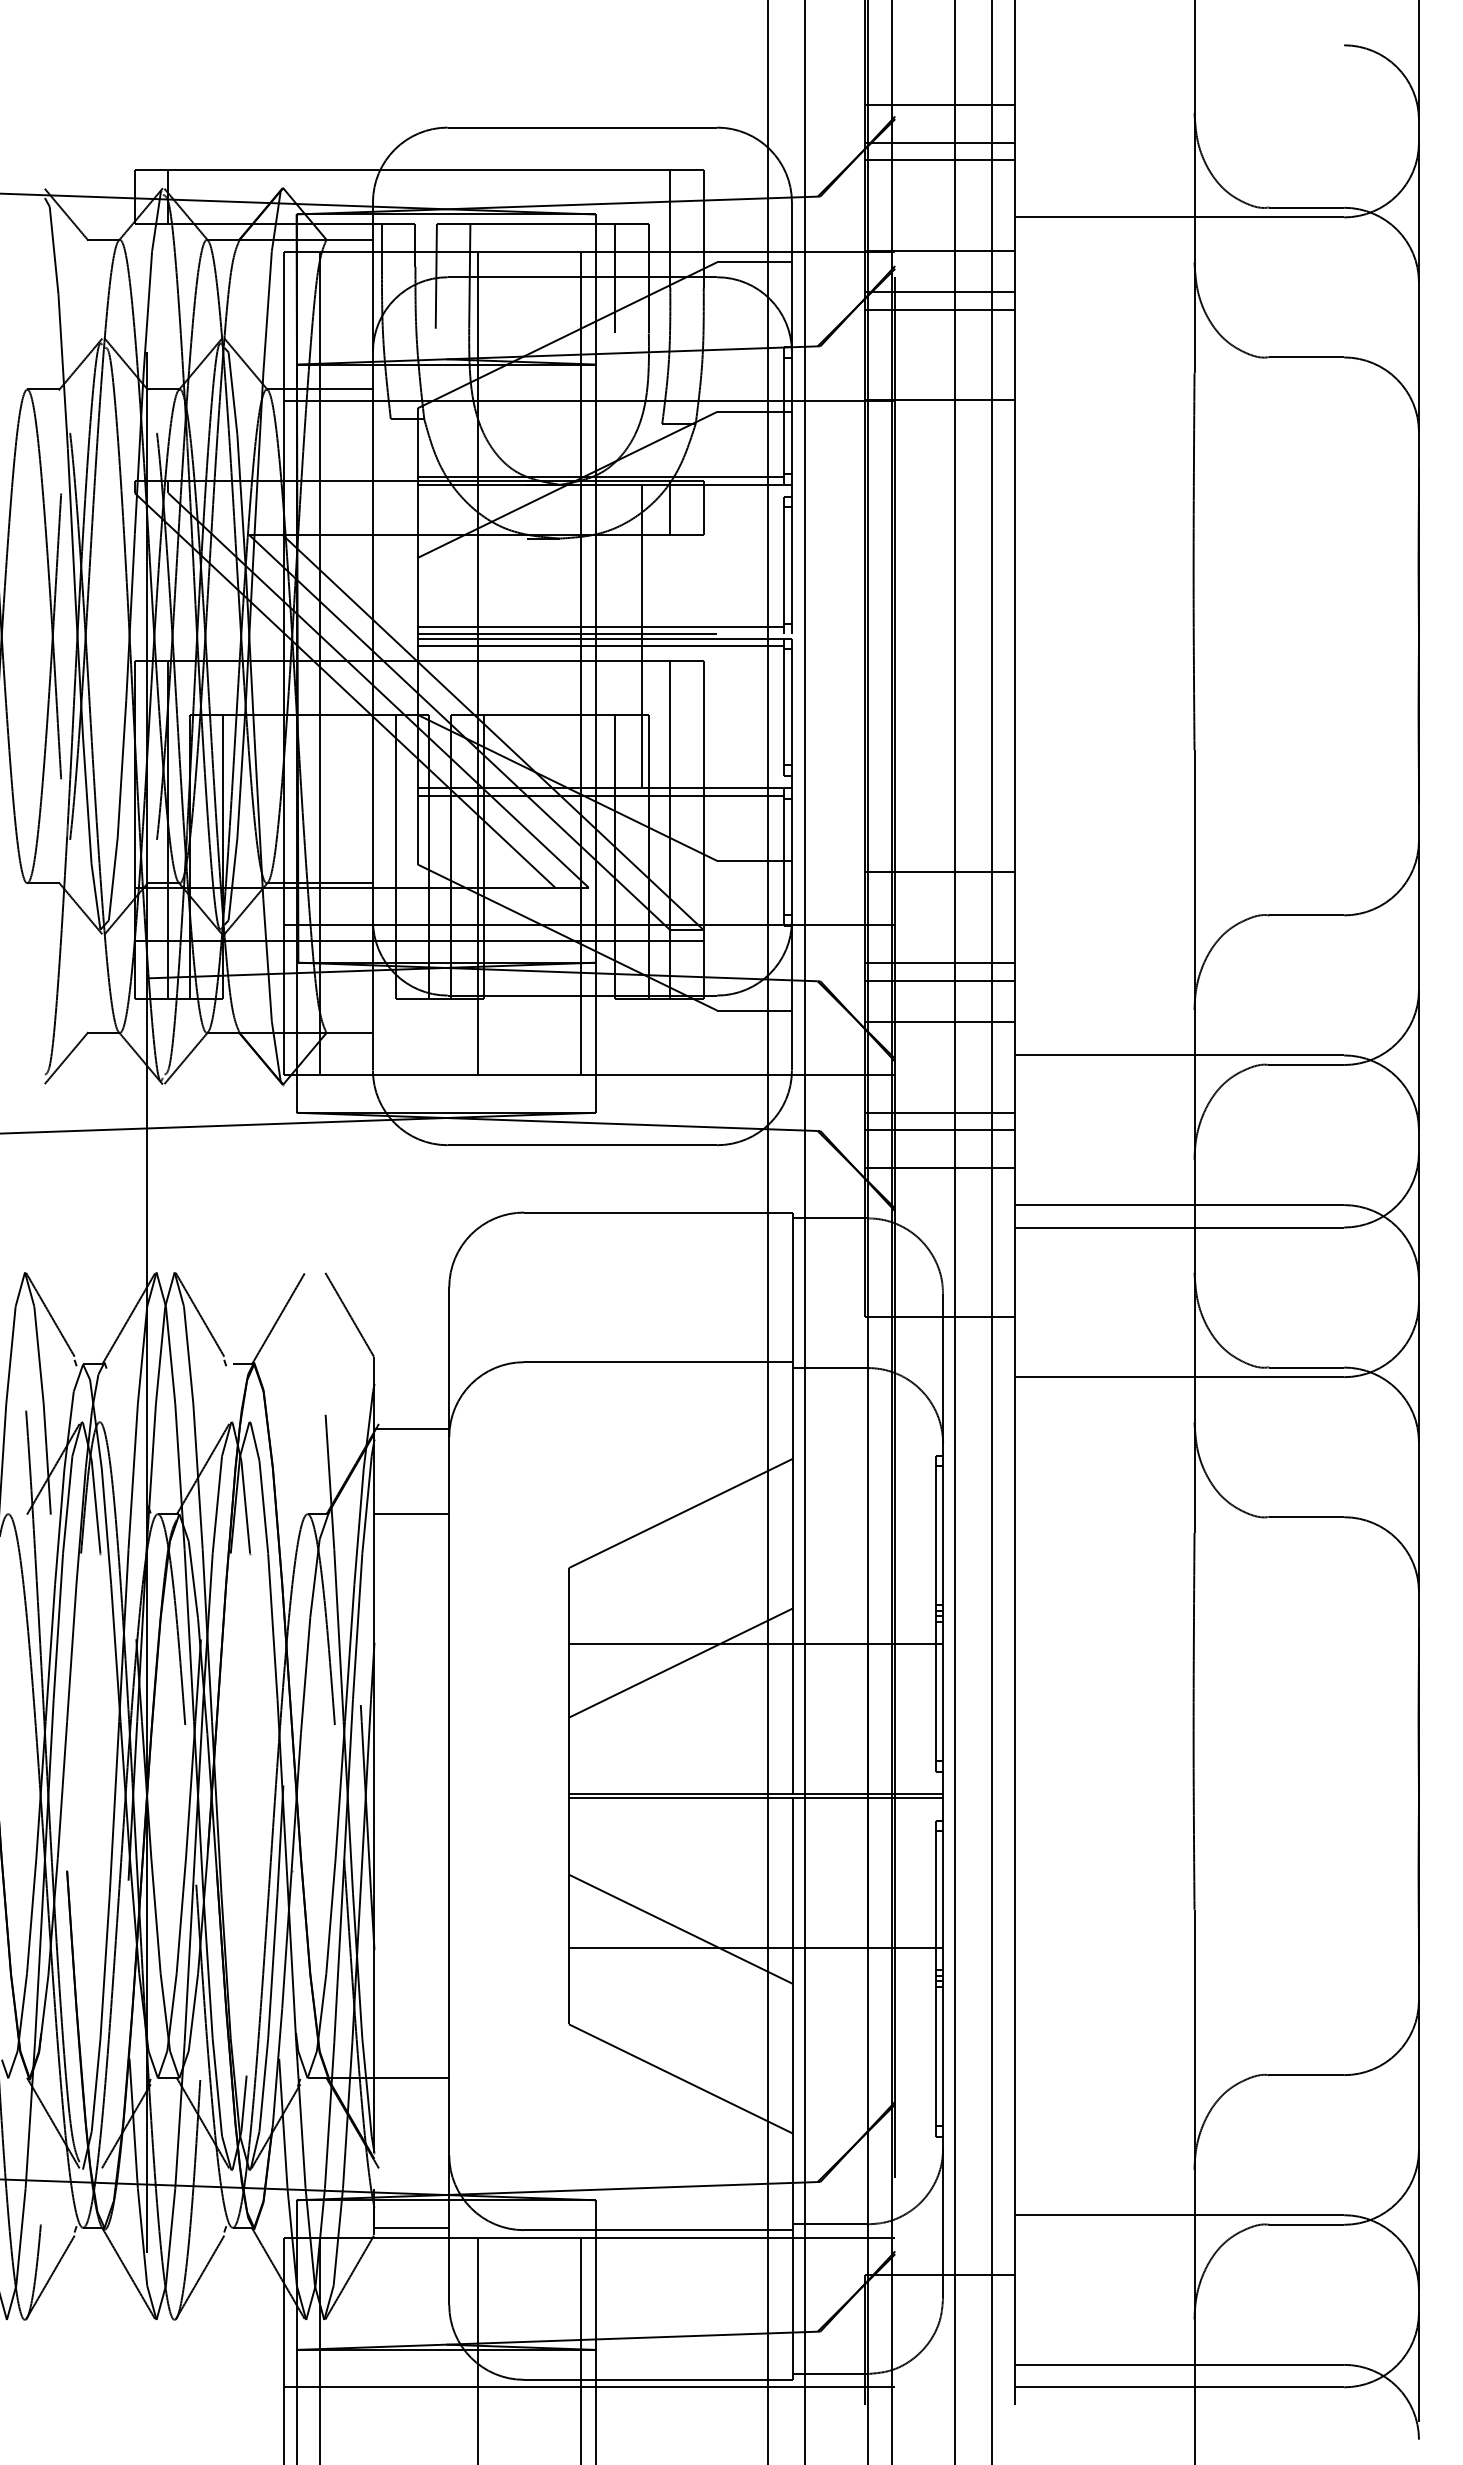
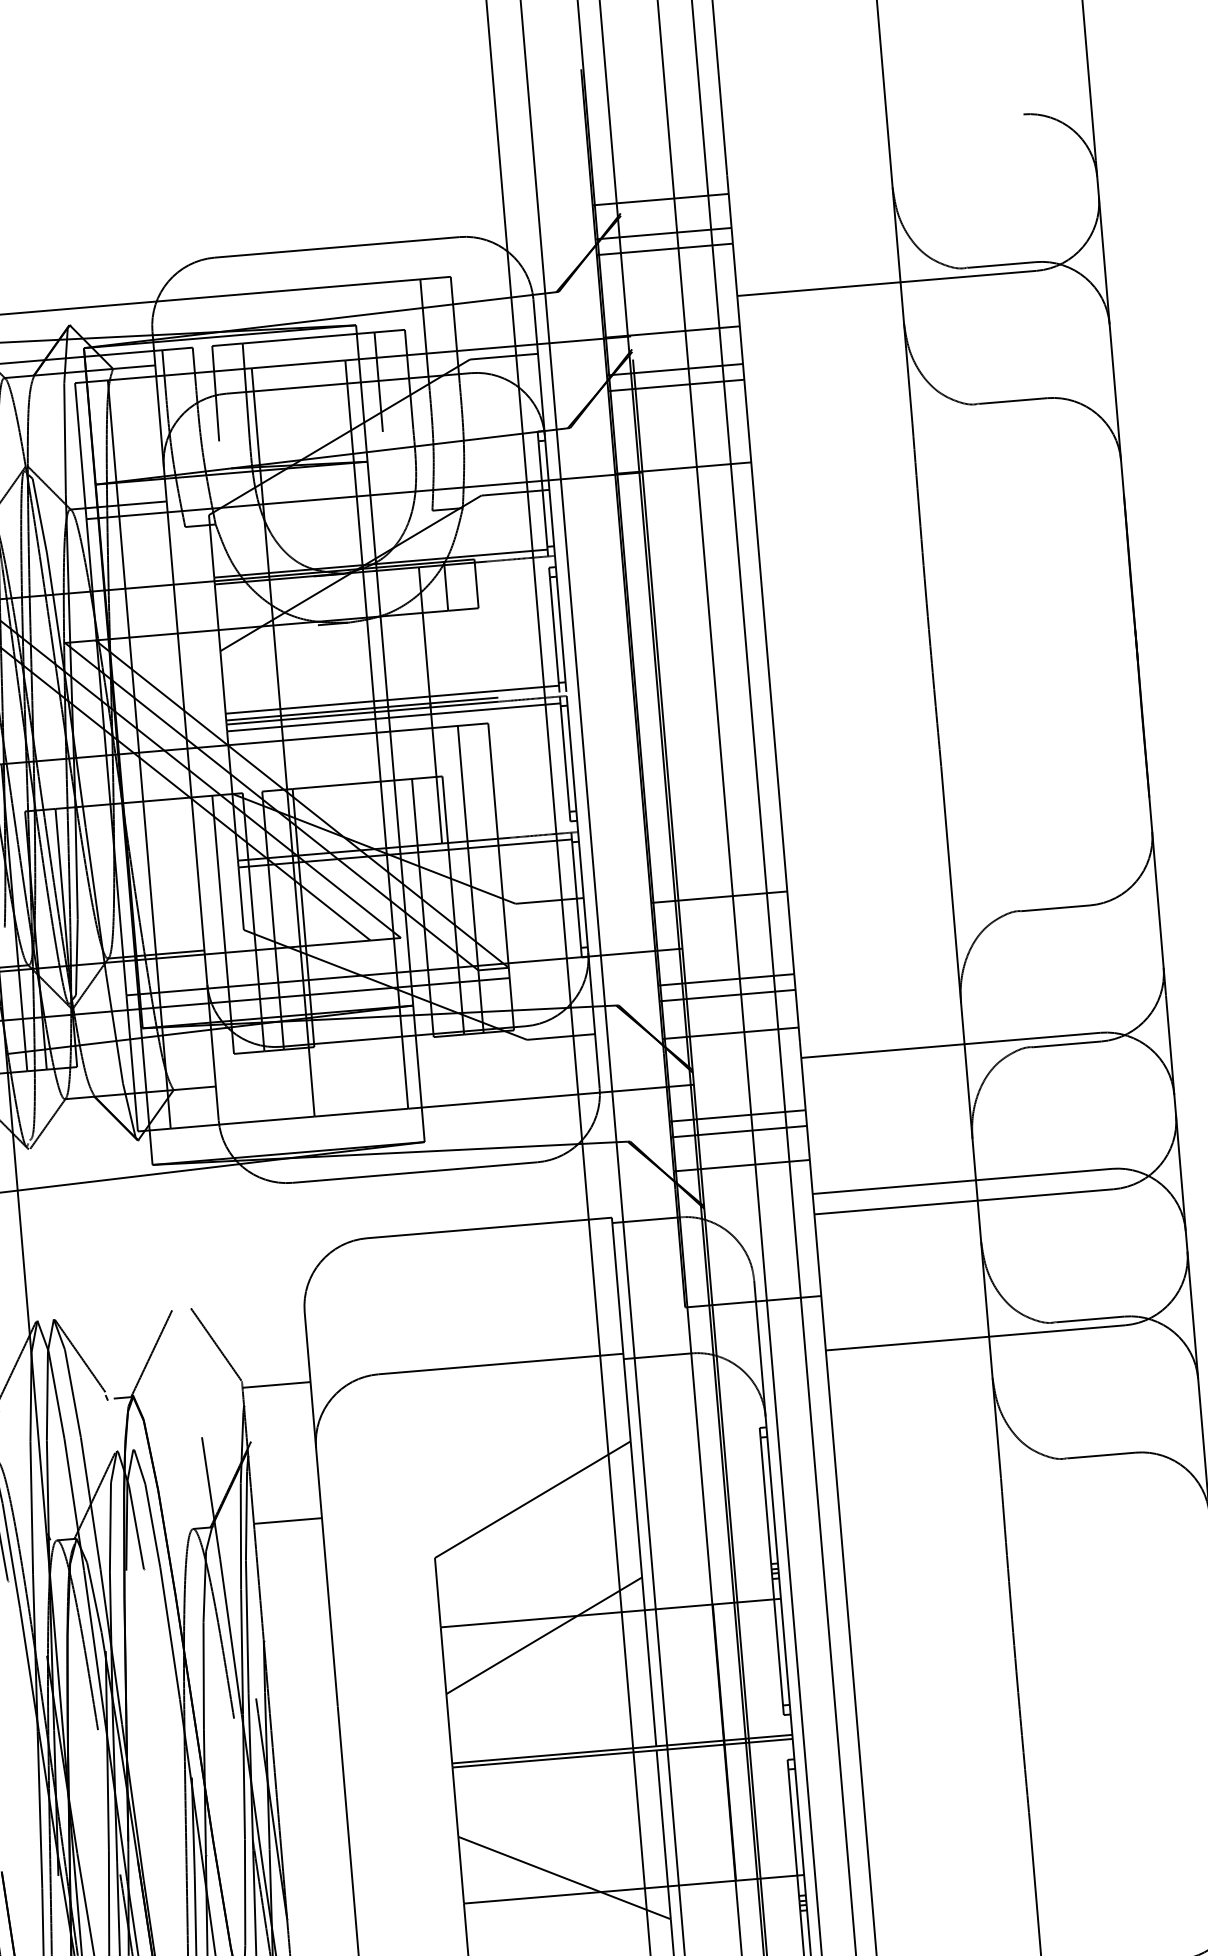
line: (411, 1429) -> (276, 1384), moved

